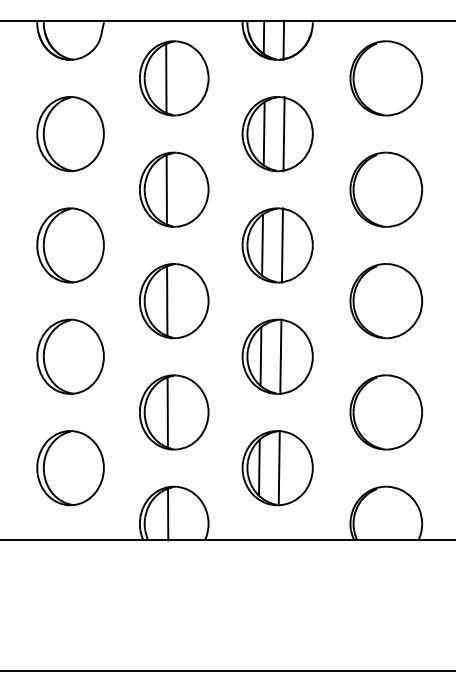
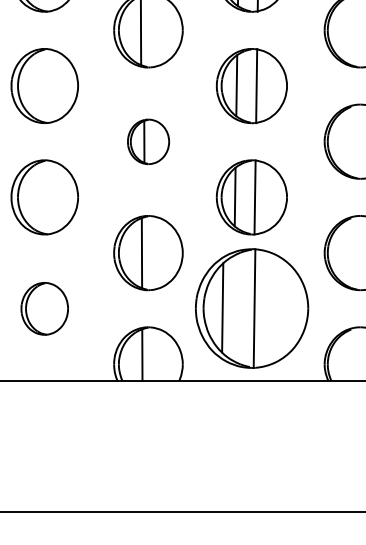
part: (174, 301) -> (148, 142), size x0.6
part: (70, 468) -> (44, 309), size x0.7
part: (277, 468) -> (251, 309), size x1.6

